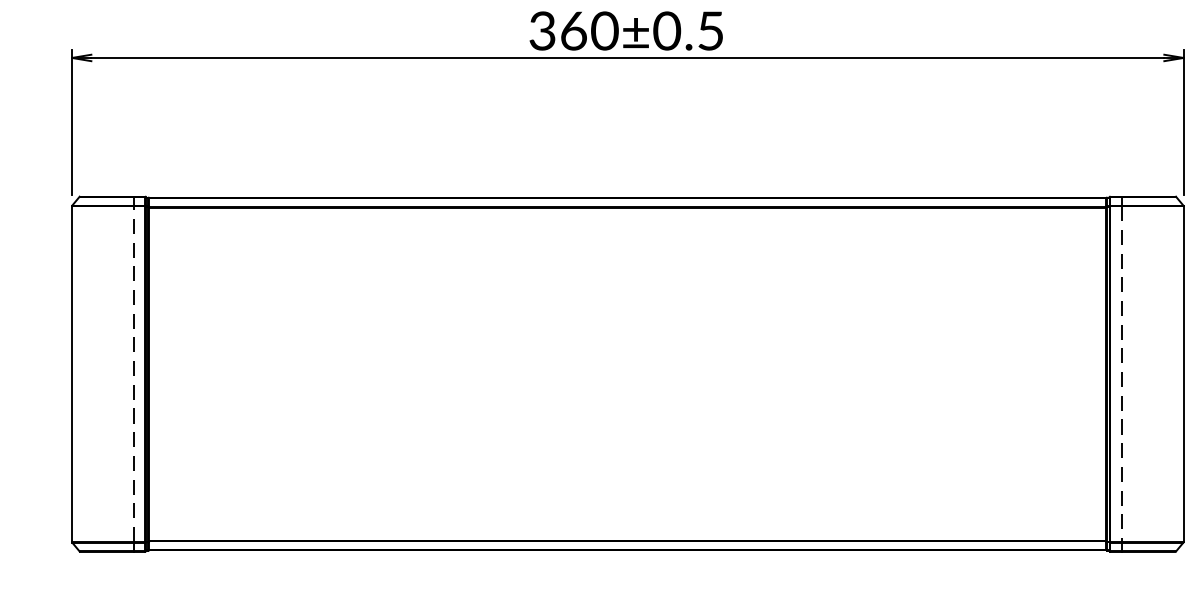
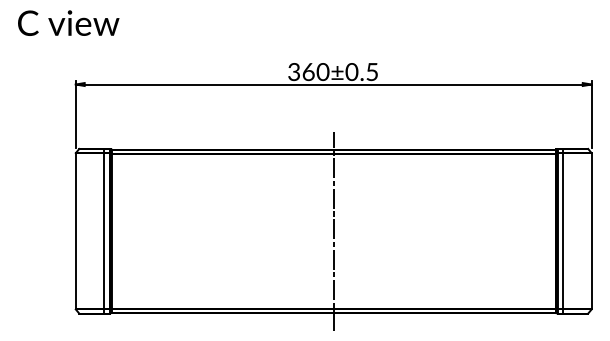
line: (627, 372) -> (333, 230), added
line: (133, 374) -> (104, 231), dashed -> solid
line: (1122, 374) -> (563, 231), dashed -> solid

